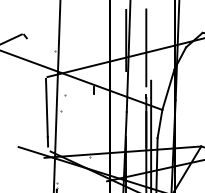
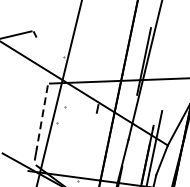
line: (146, 47) -> (164, 73), removed
line: (46, 108) -> (41, 117), solid -> dashed

